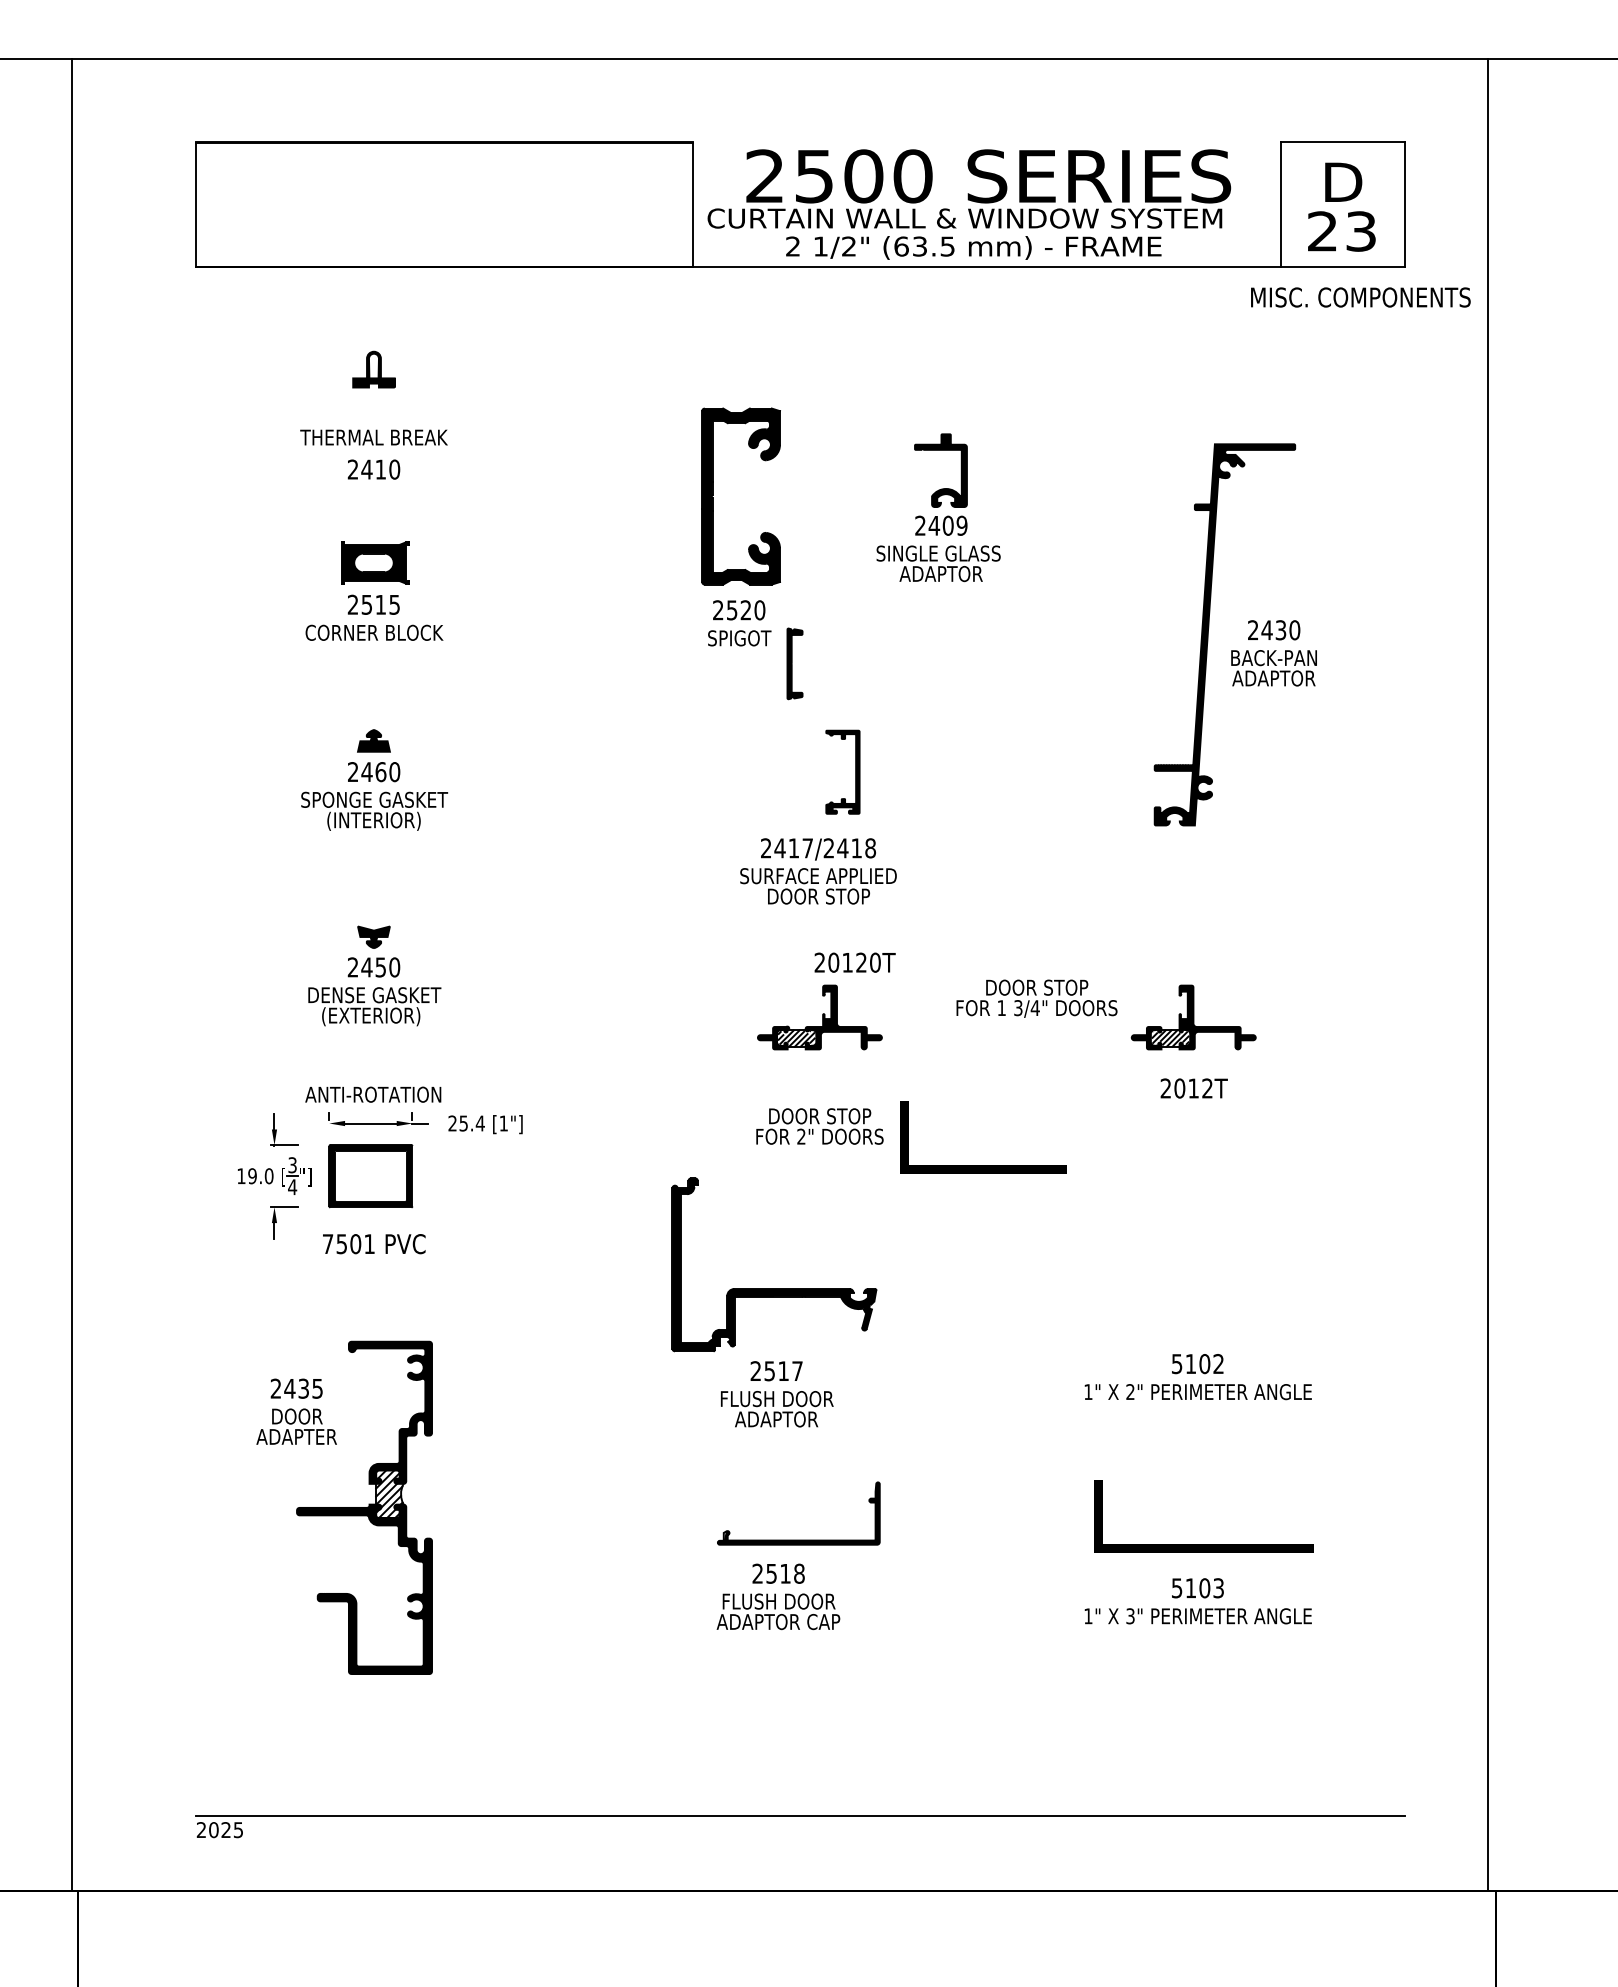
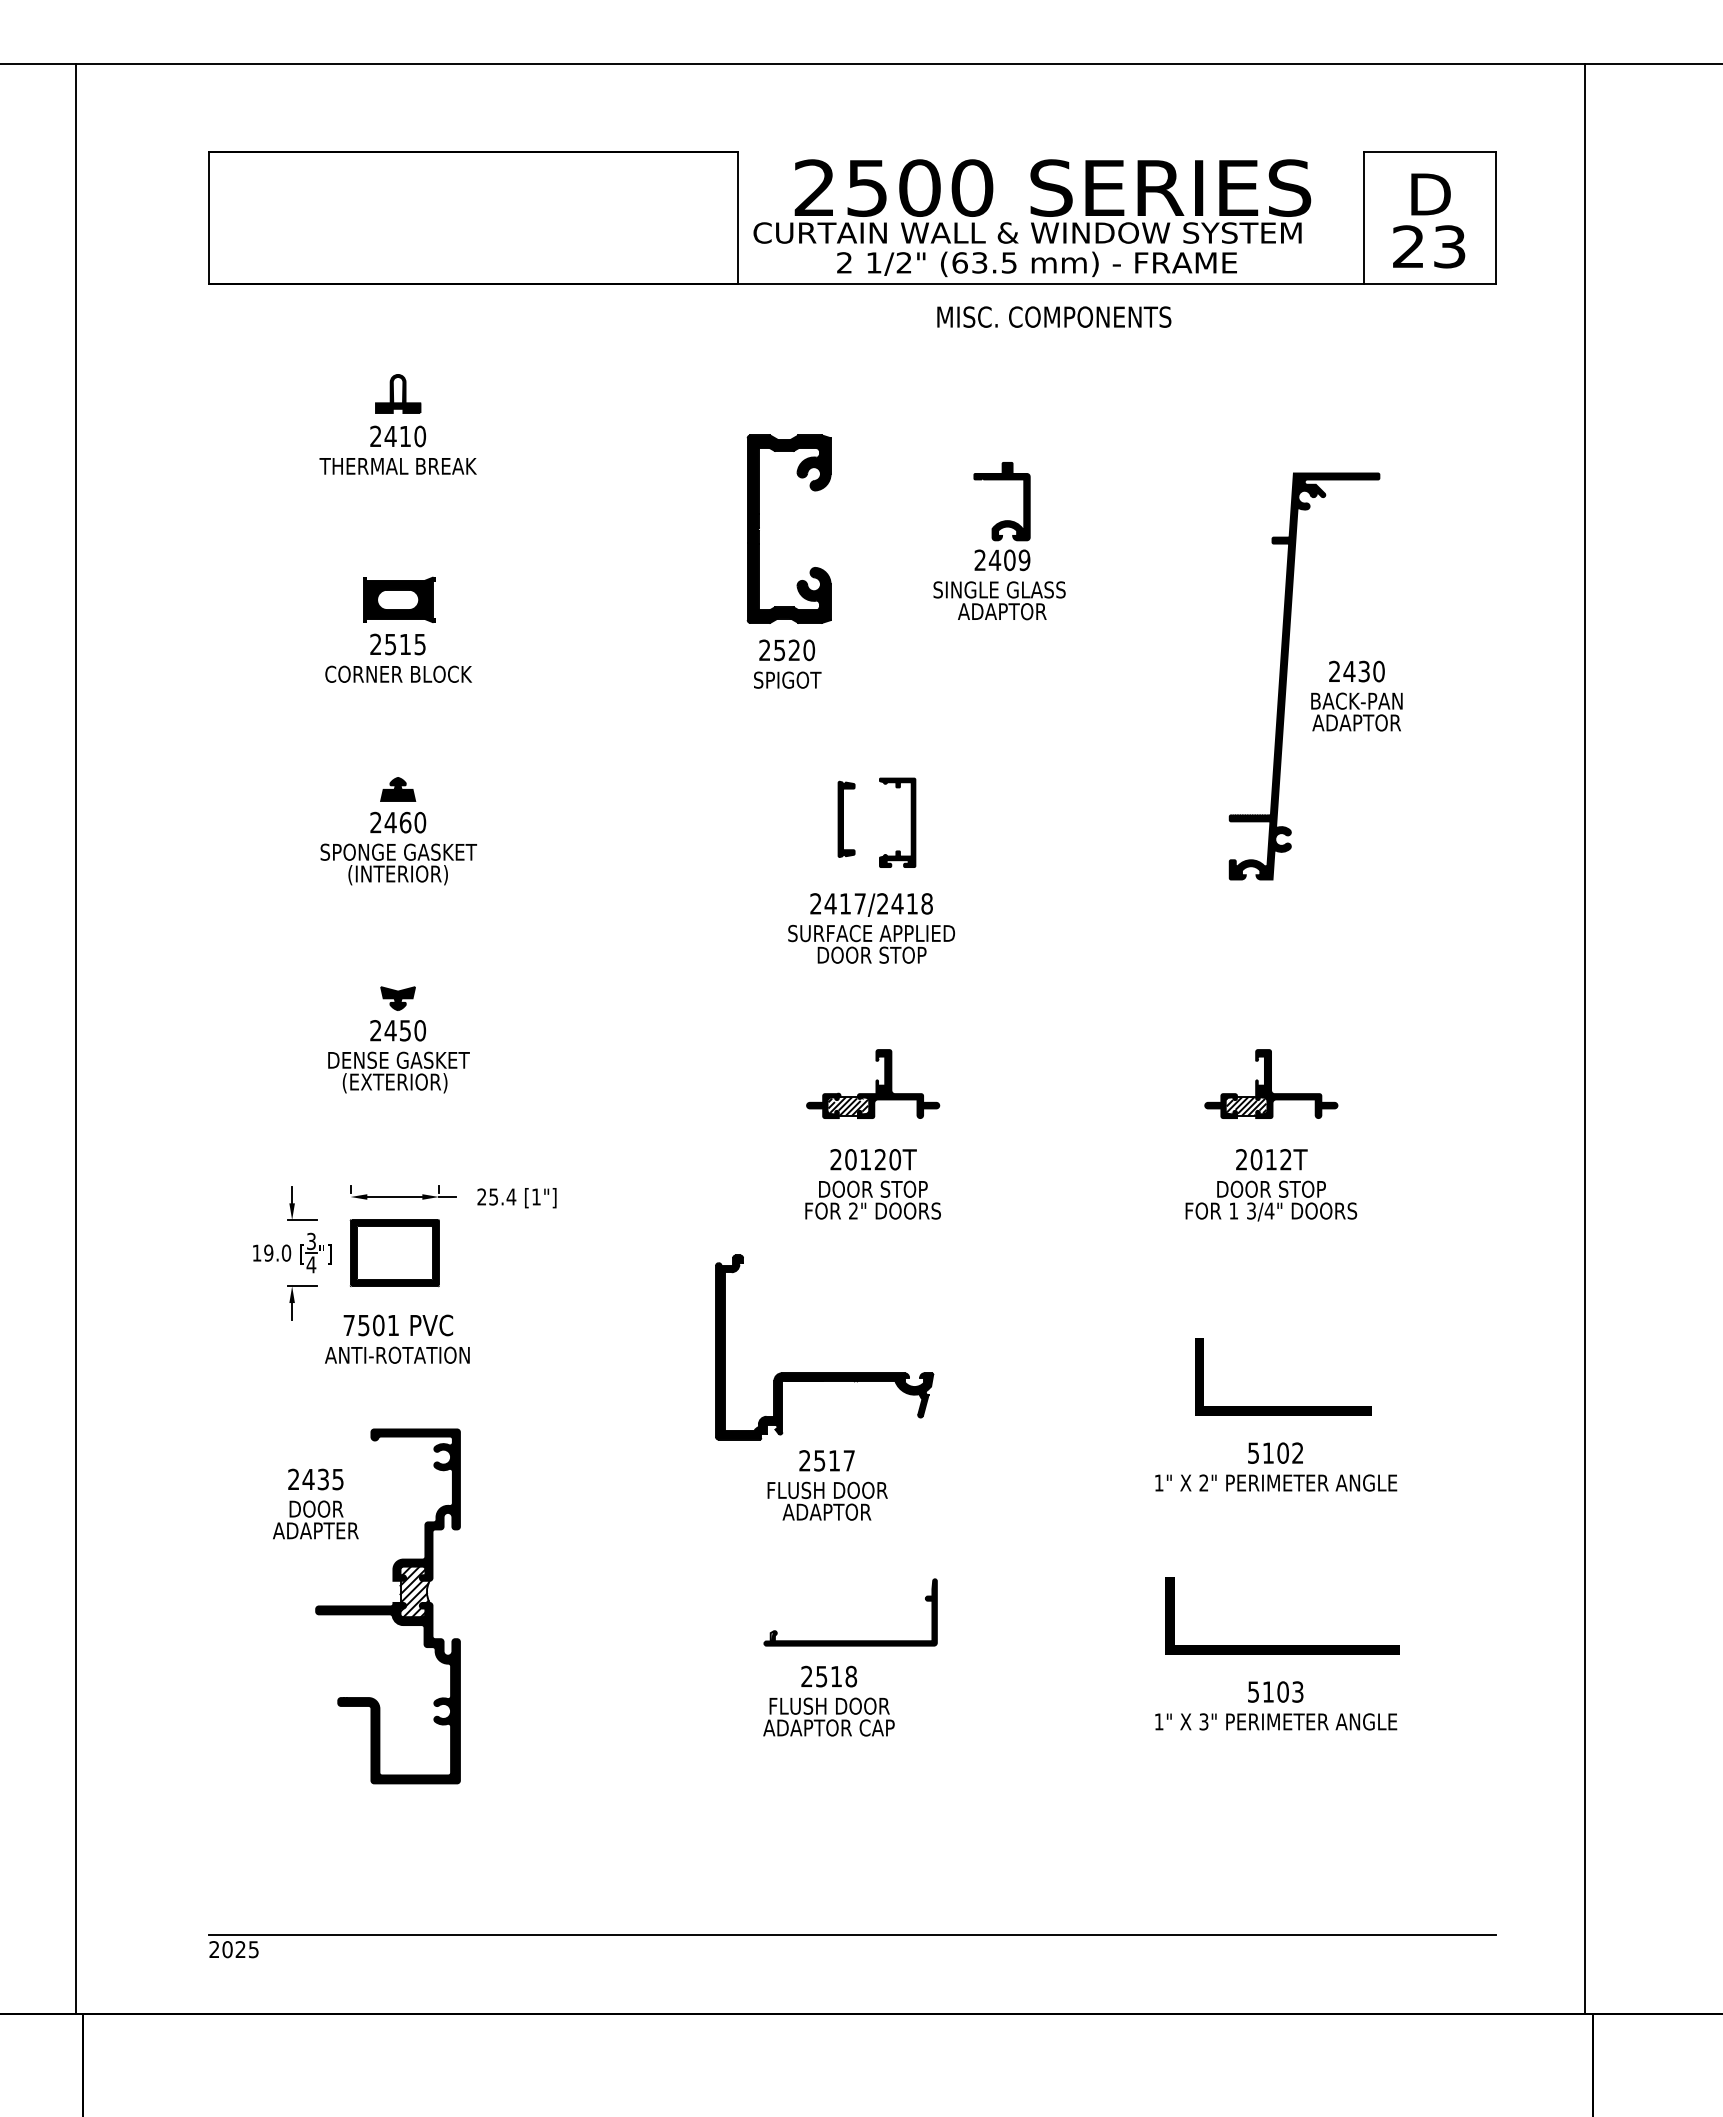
text: (1361, 296) -> (1054, 316), moved
text: (373, 469) -> (397, 436), moved
part: (794, 663) -> (846, 818), moved
text: (855, 962) -> (873, 1159), moved
text: (1037, 998) -> (1271, 1200), moved
text: (373, 1093) -> (397, 1354), moved
part: (983, 1165) -> (1283, 1406), moved

